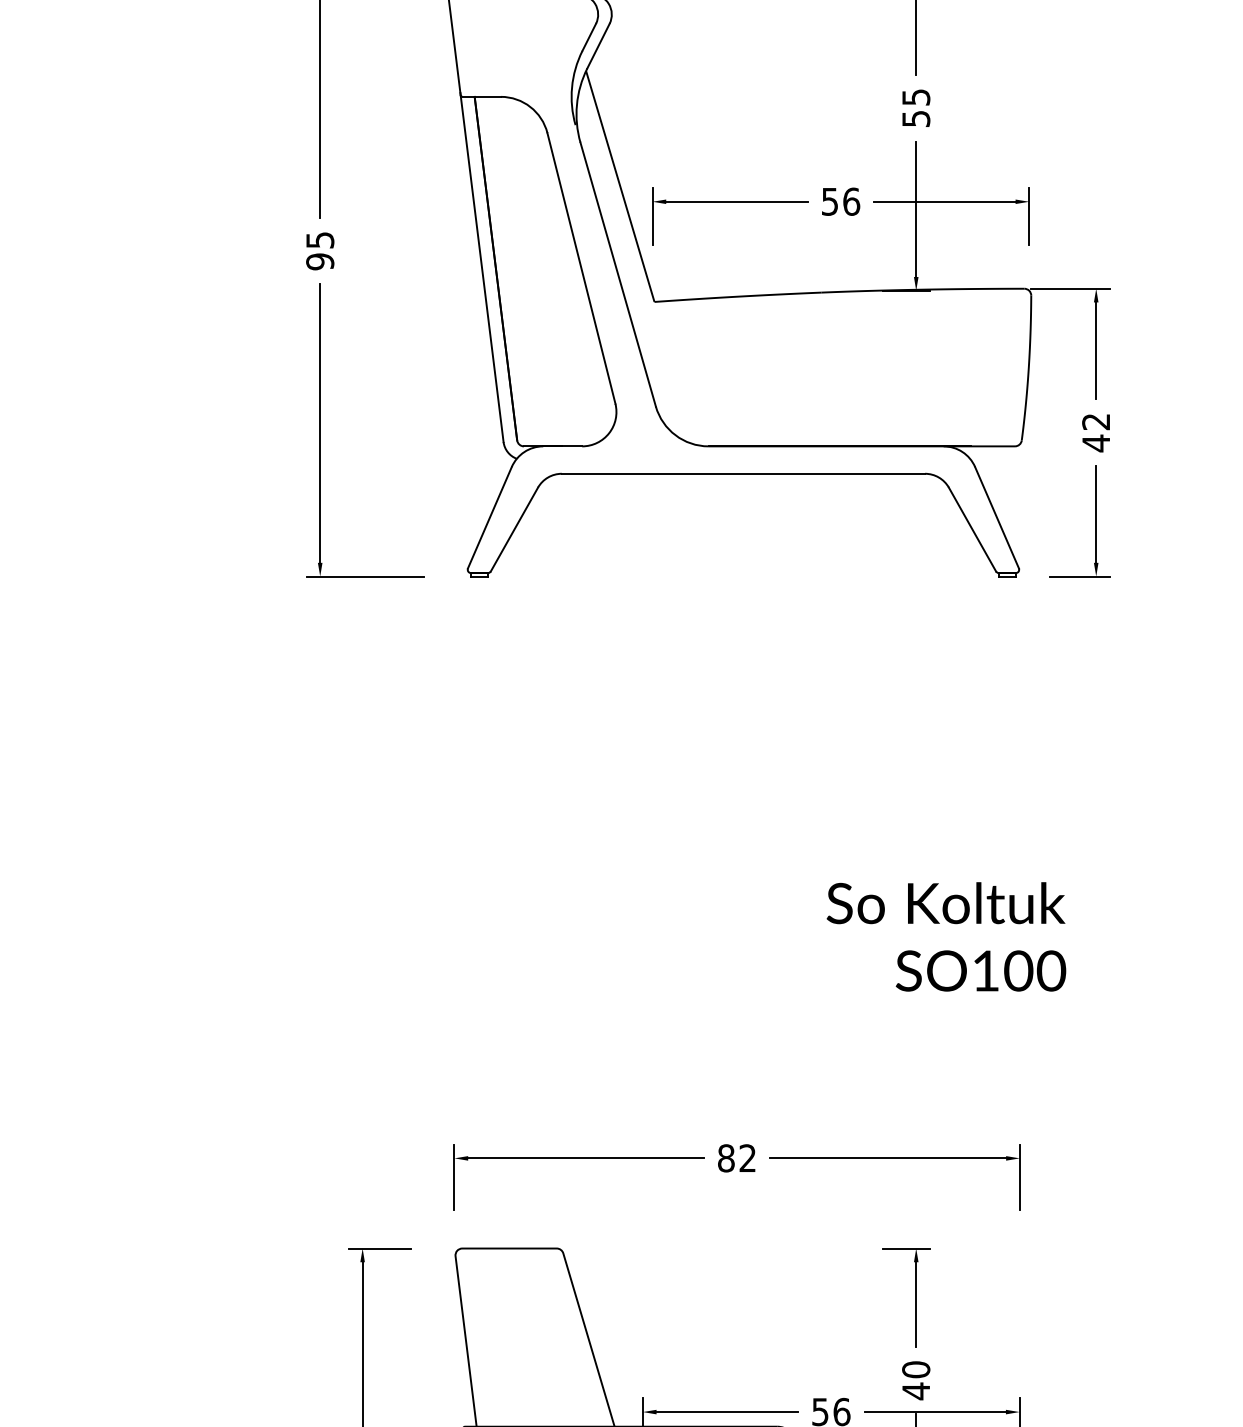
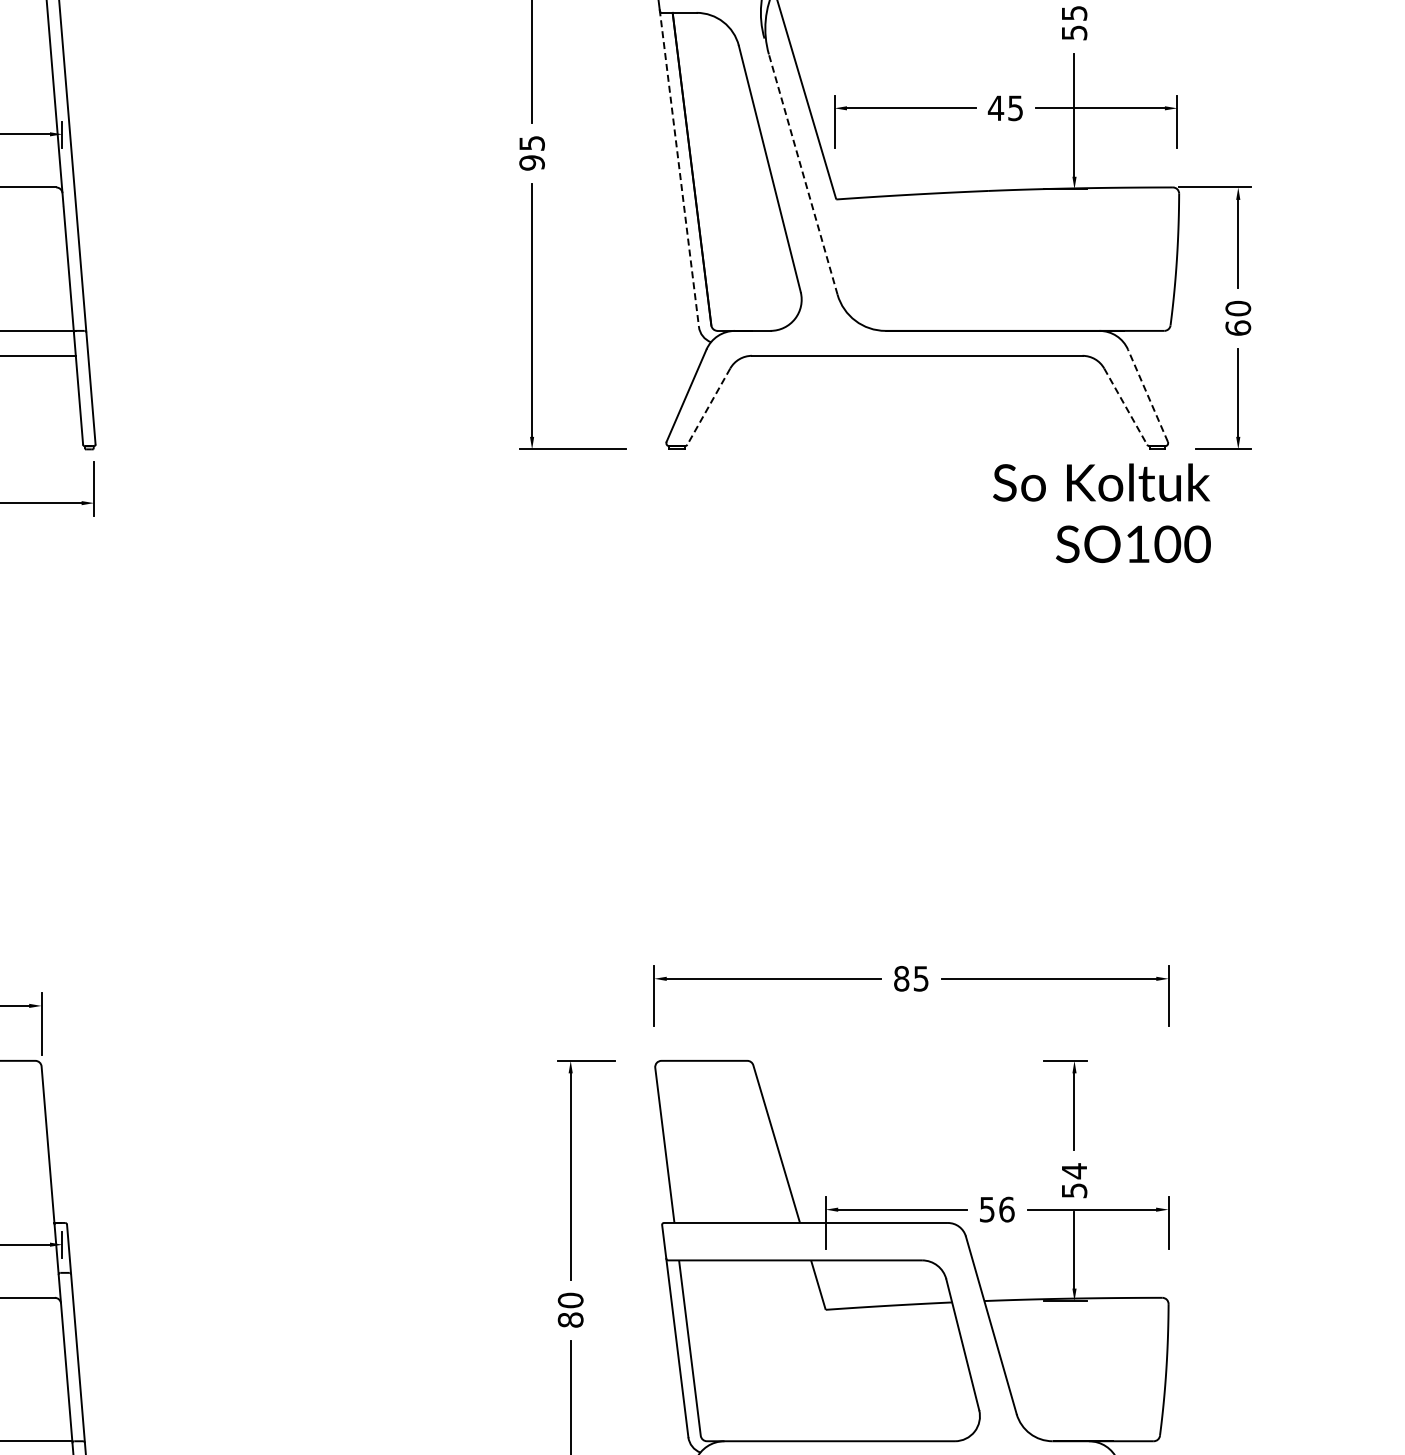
text: (840, 201) -> (1005, 108), 56 -> 45
line: (482, 267) -> (679, 168), solid -> dashed
line: (618, 274) -> (803, 174), solid -> dashed
text: (1096, 432) -> (1238, 318), 42 -> 60
line: (996, 517) -> (1147, 395), solid -> dashed
line: (514, 529) -> (708, 406), solid -> dashed
line: (972, 529) -> (1125, 406), solid -> dashed
text: (945, 937) -> (1101, 513), moved
text: (747, 1158) -> (920, 978), 82 -> 85
text: (916, 1380) -> (1074, 1180), 40 -> 54

